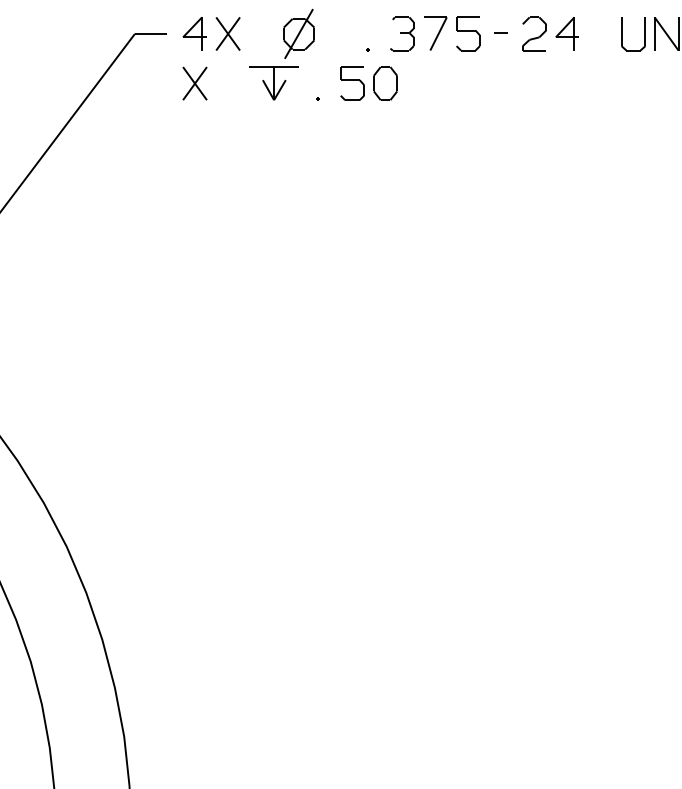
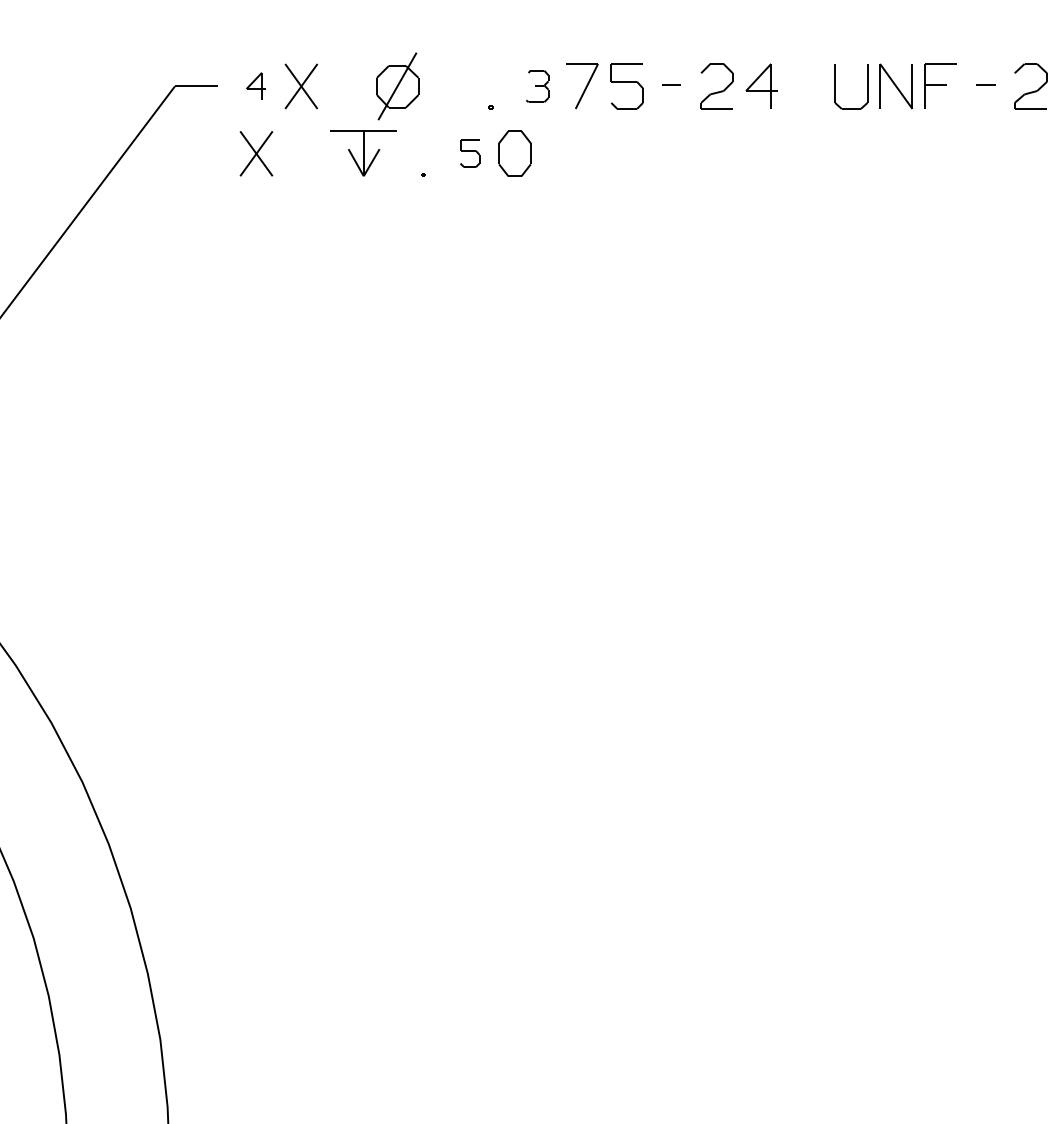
part: (194, 33) -> (255, 85), size x0.6
part: (402, 34) -> (537, 86), size x0.7
part: (352, 83) -> (469, 153), size x0.6

